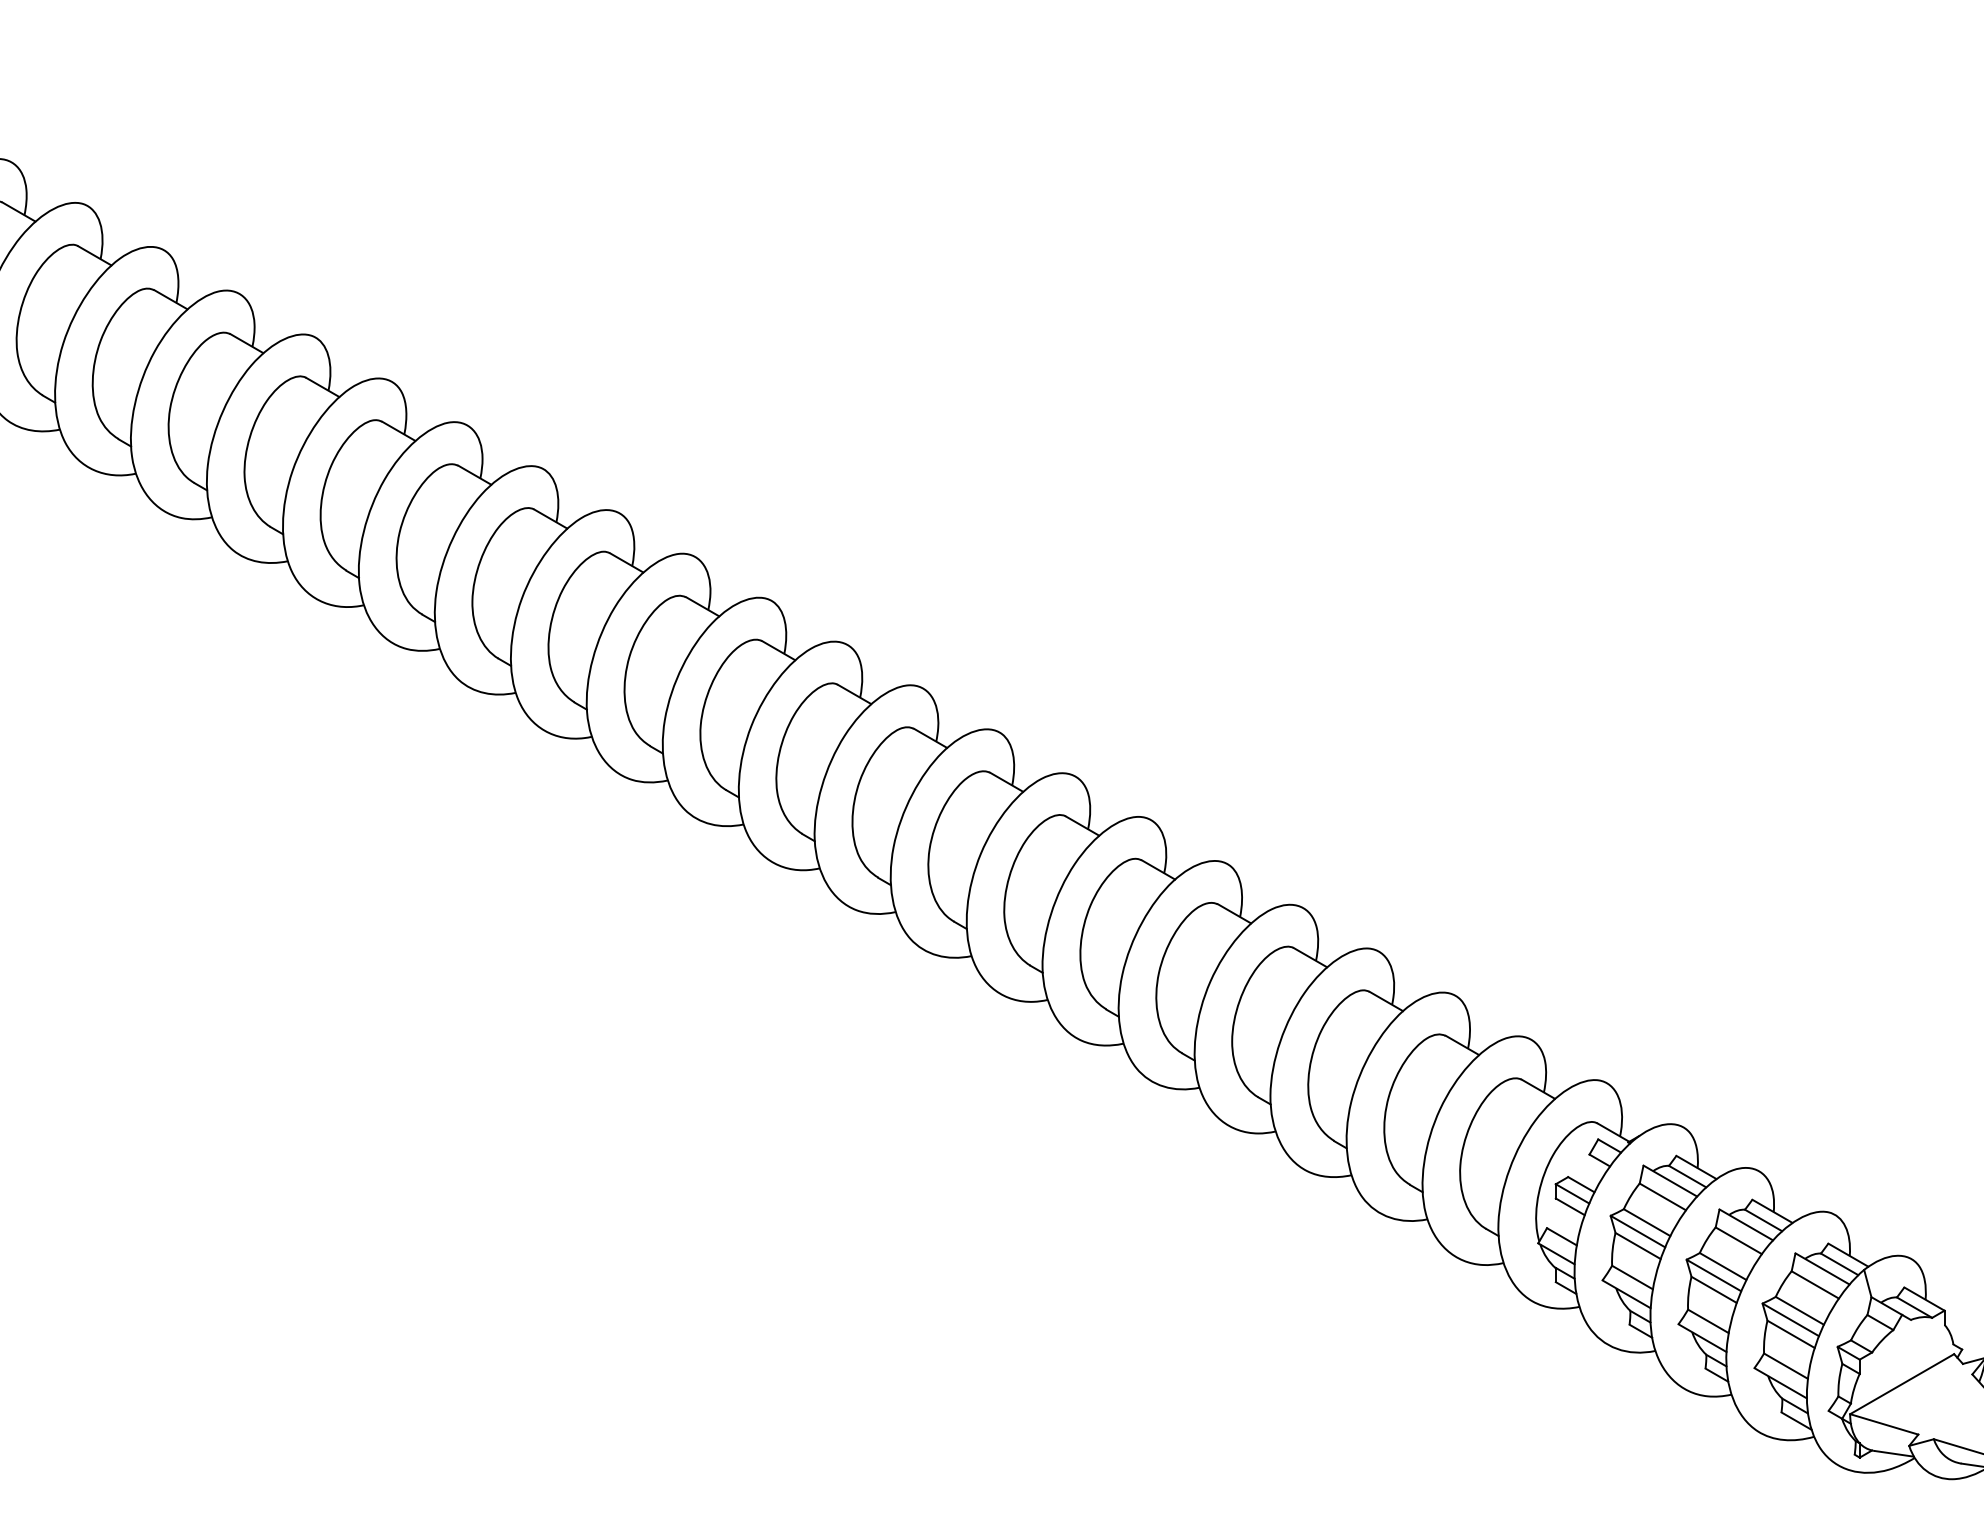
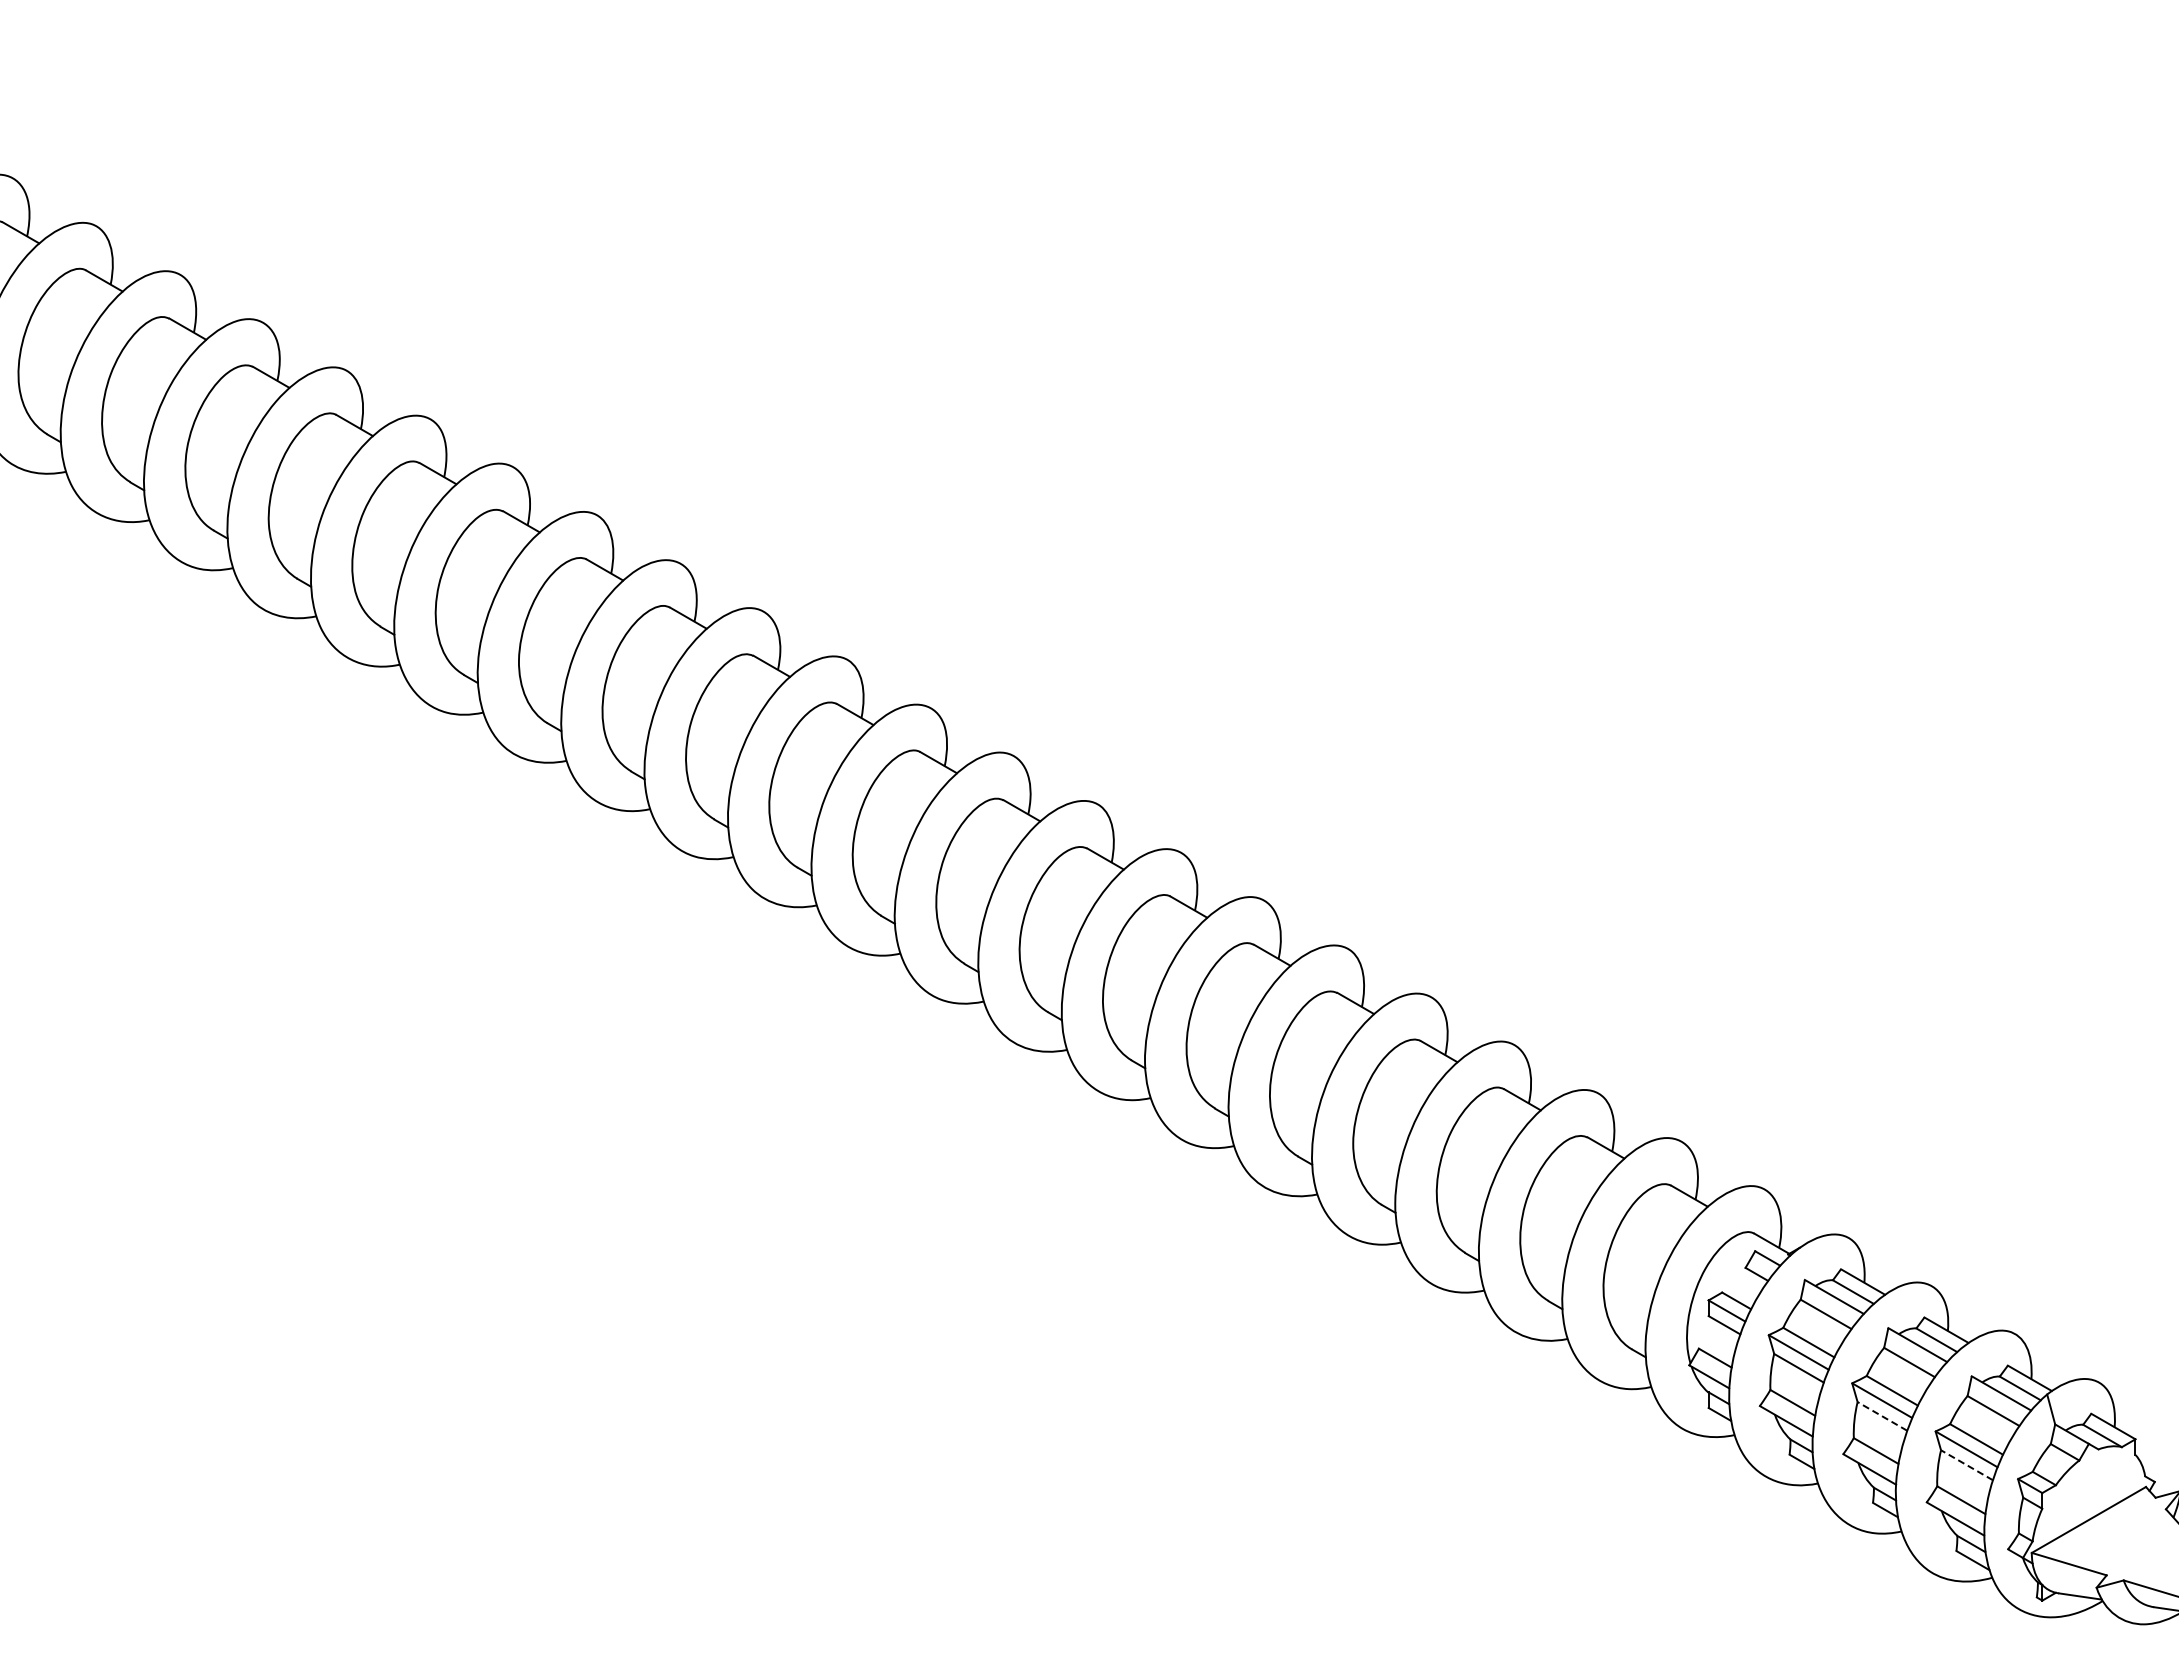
line: (1714, 1289) -> (1882, 1416), solid -> dashed
line: (1790, 1334) -> (1966, 1465), solid -> dashed

